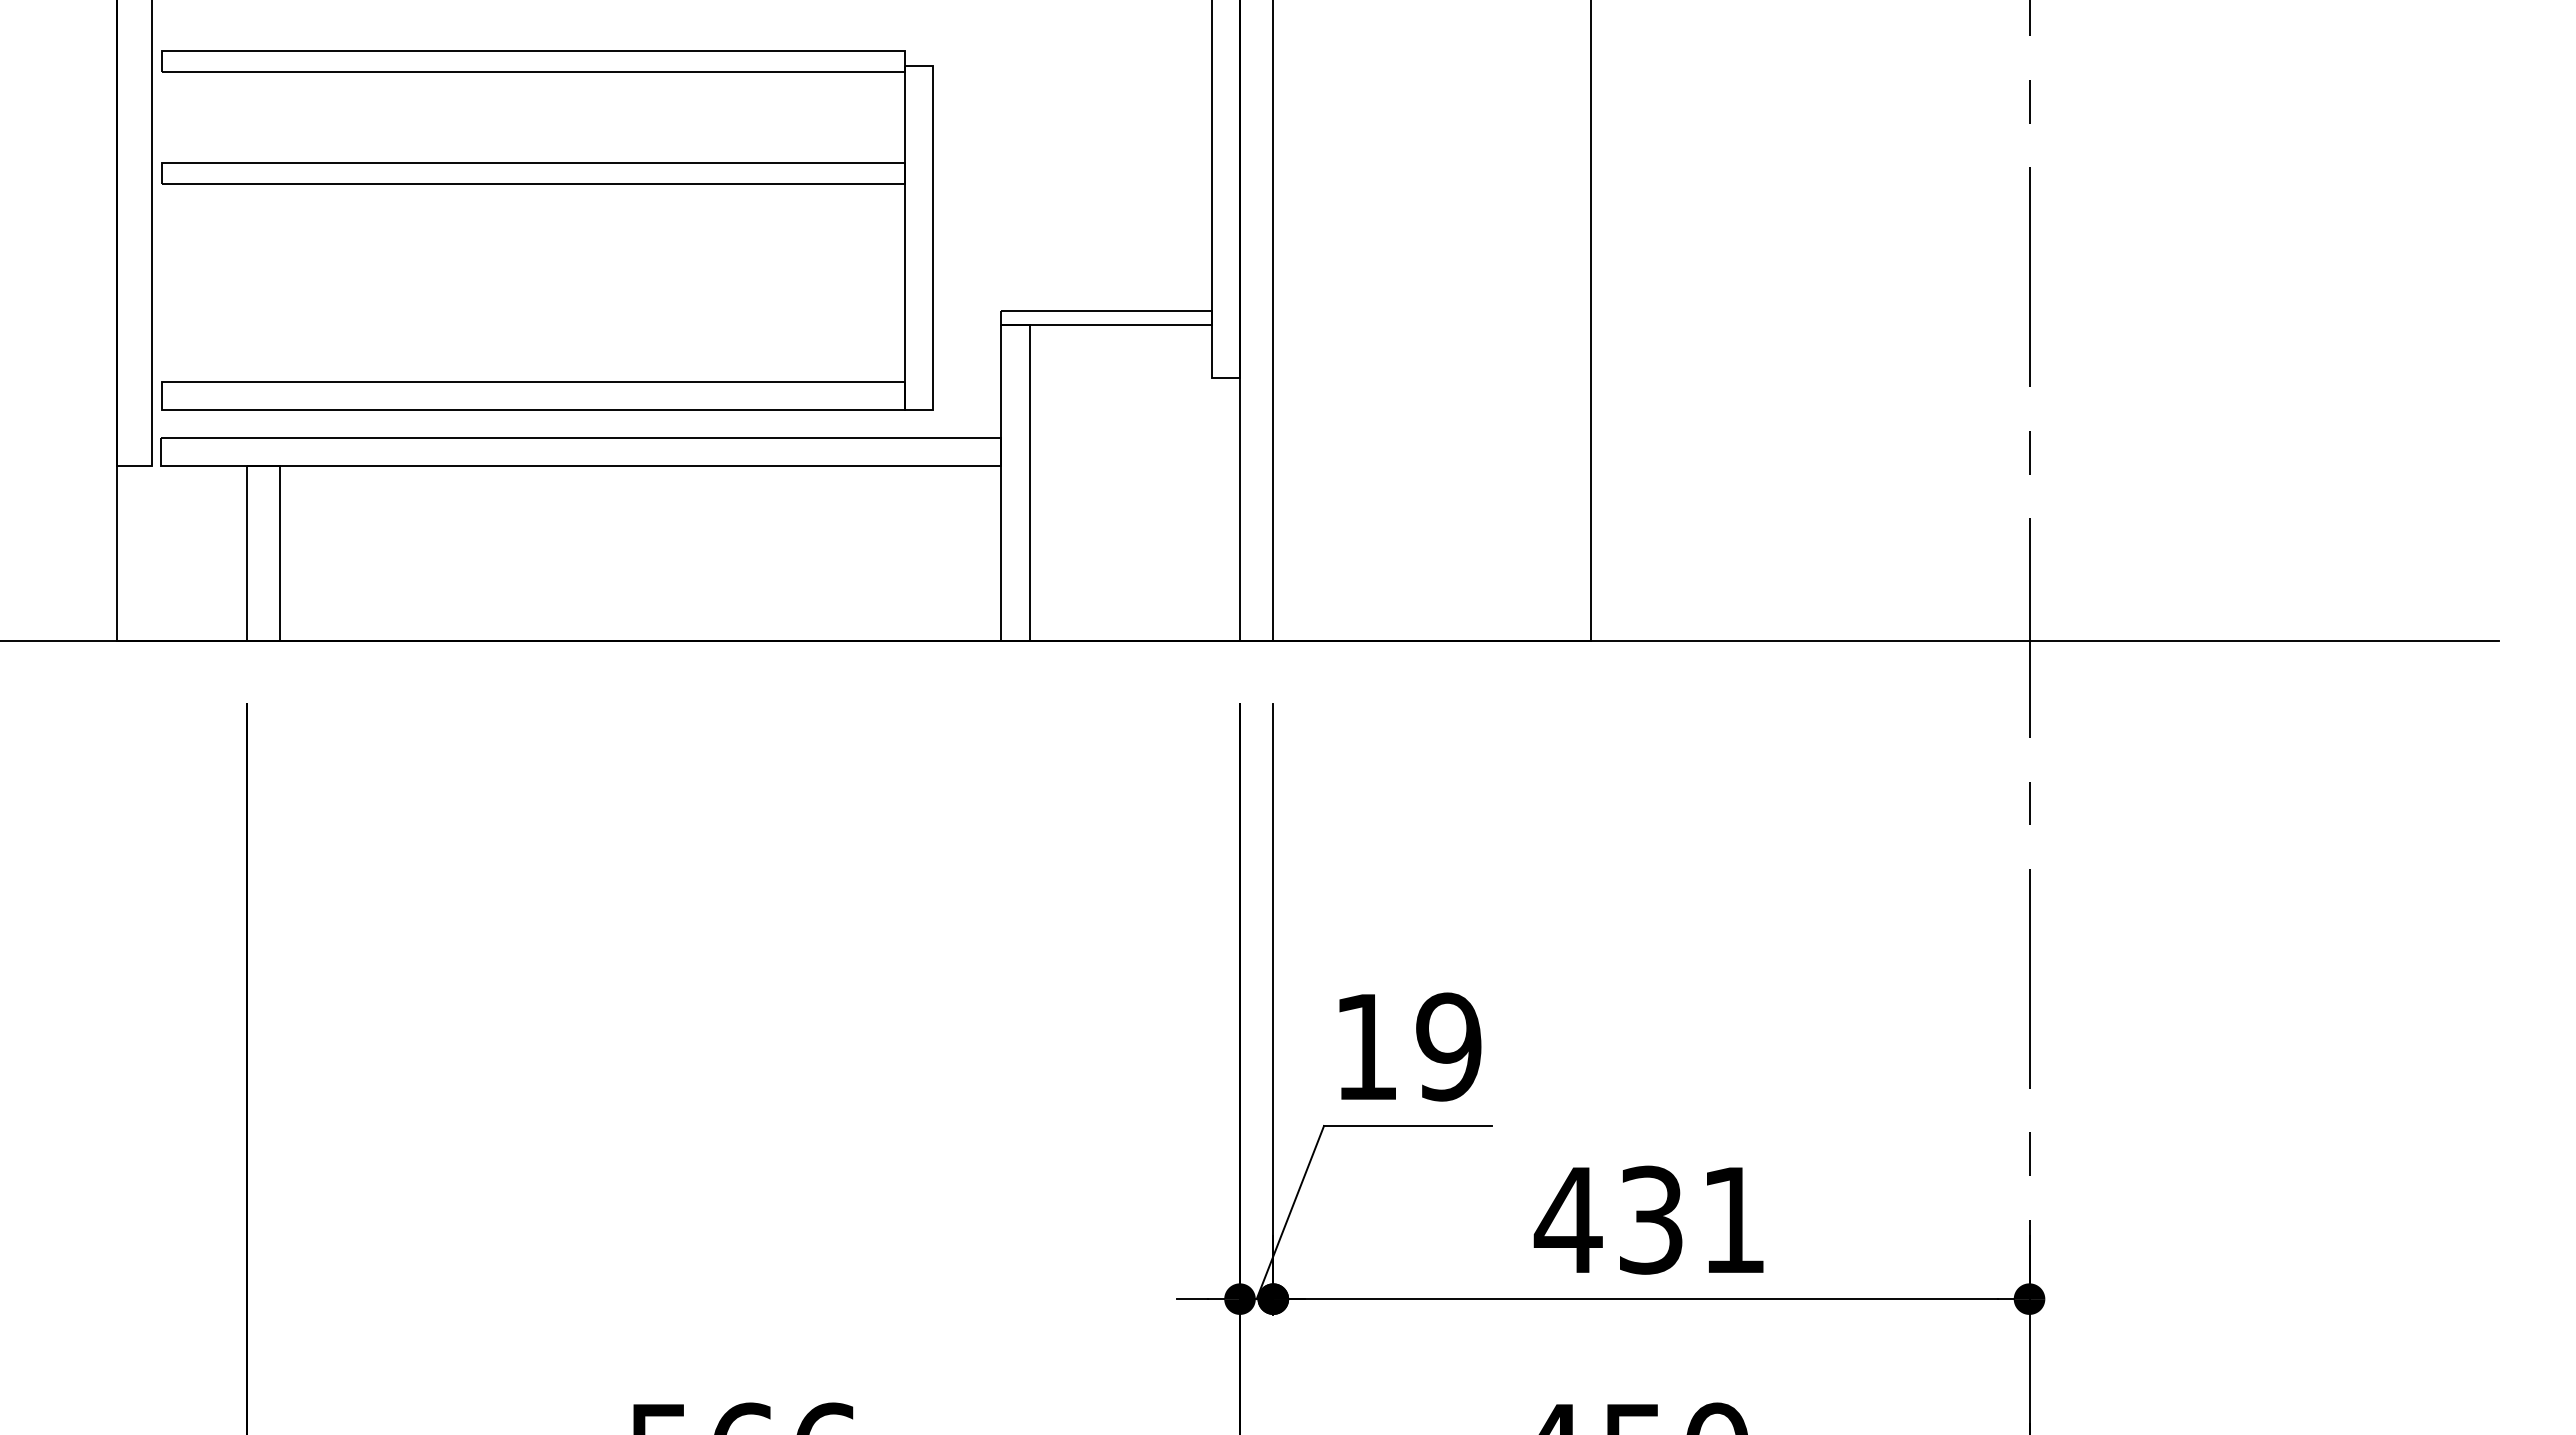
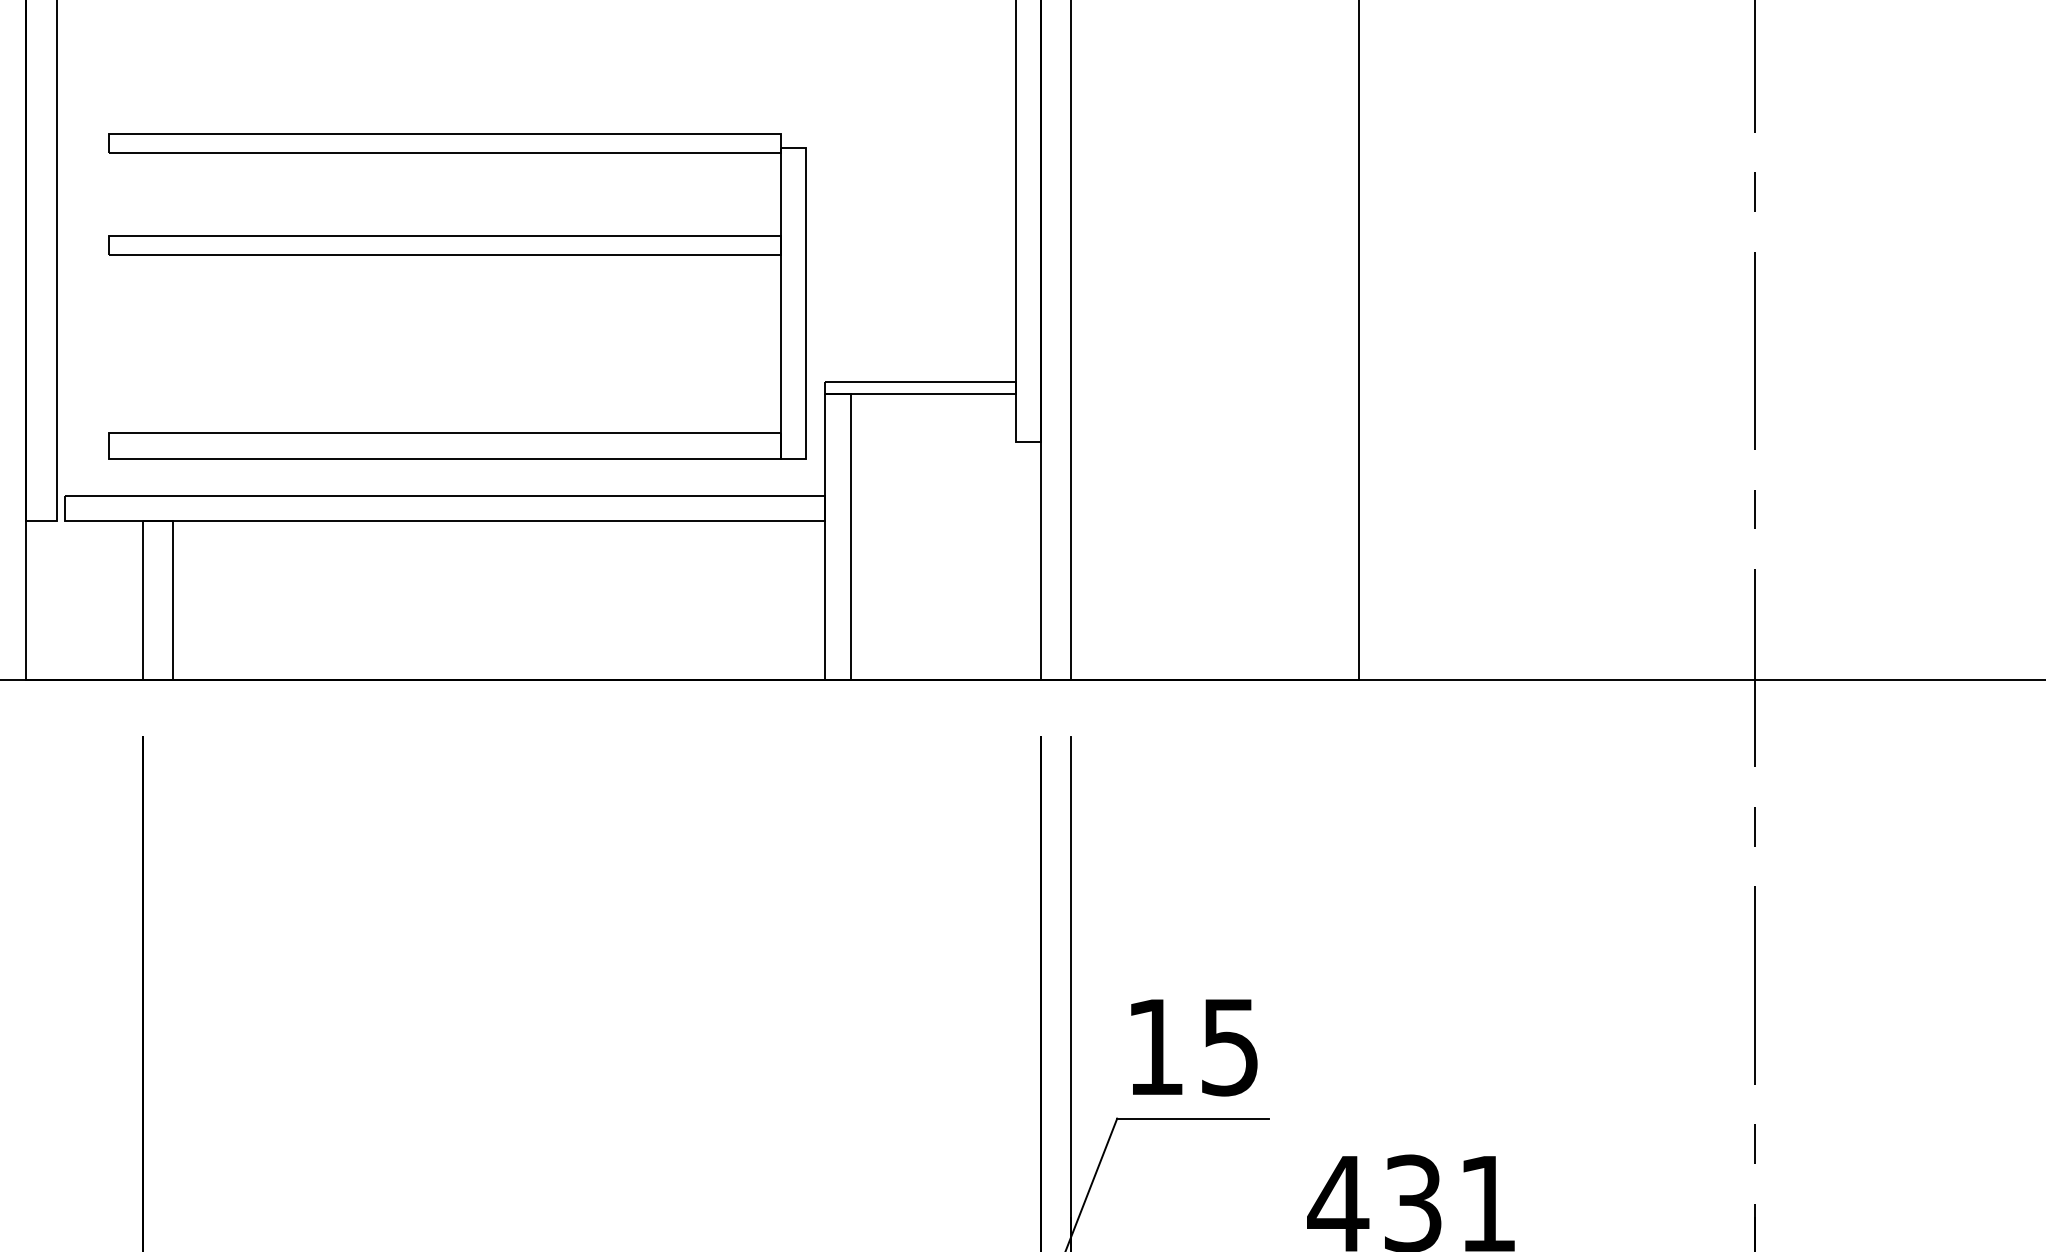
part: (547, 184) -> (457, 255), moved
text: (1448, 1046) -> (1229, 1046), 19 -> 15

